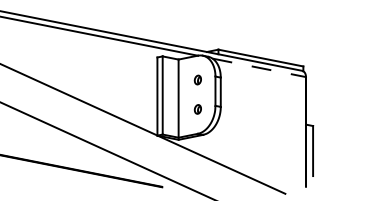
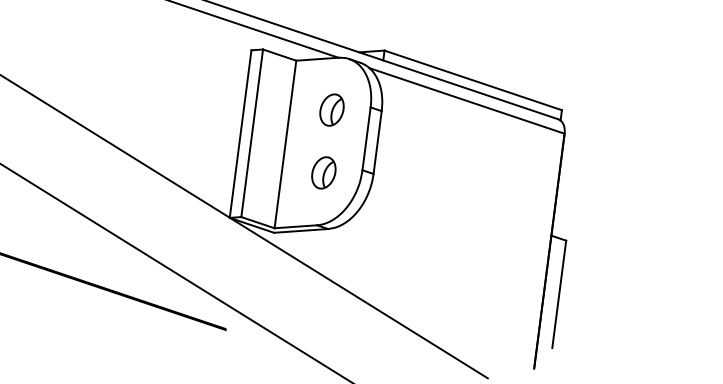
line: (259, 67) -> (467, 100), dashed -> solid
part: (197, 79) -> (331, 108), size x1.67
part: (197, 109) -> (322, 173), size x1.67

